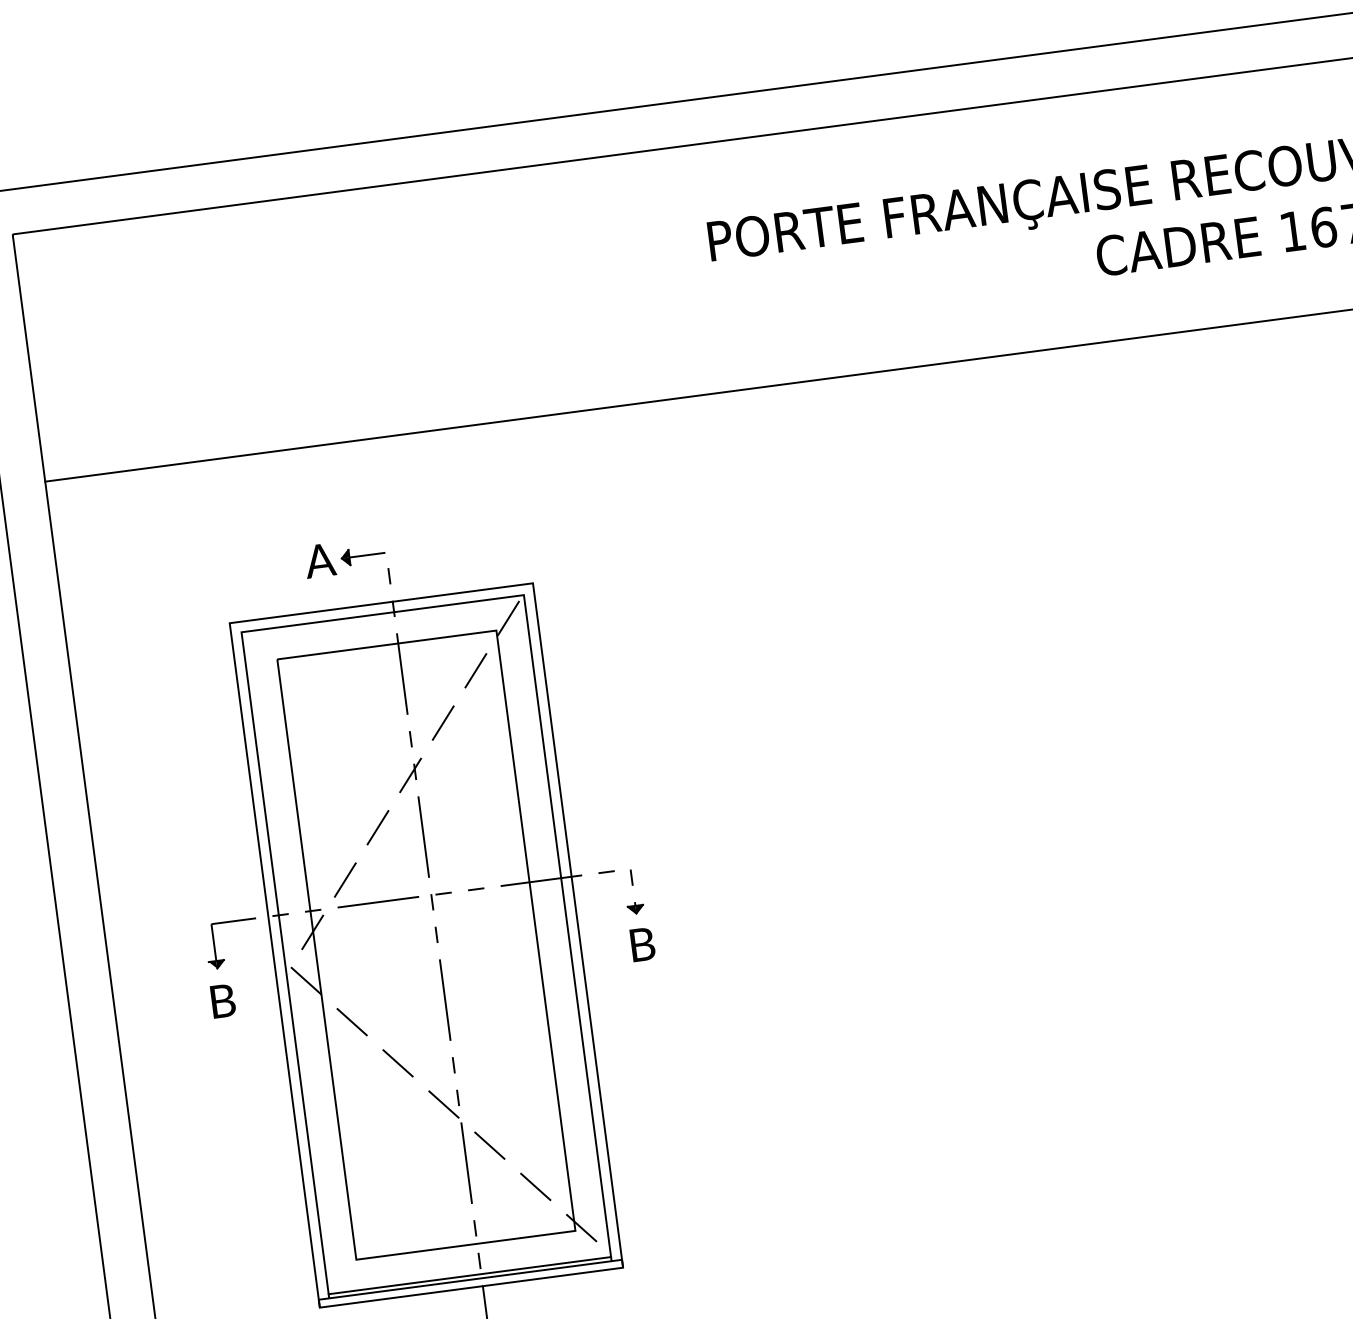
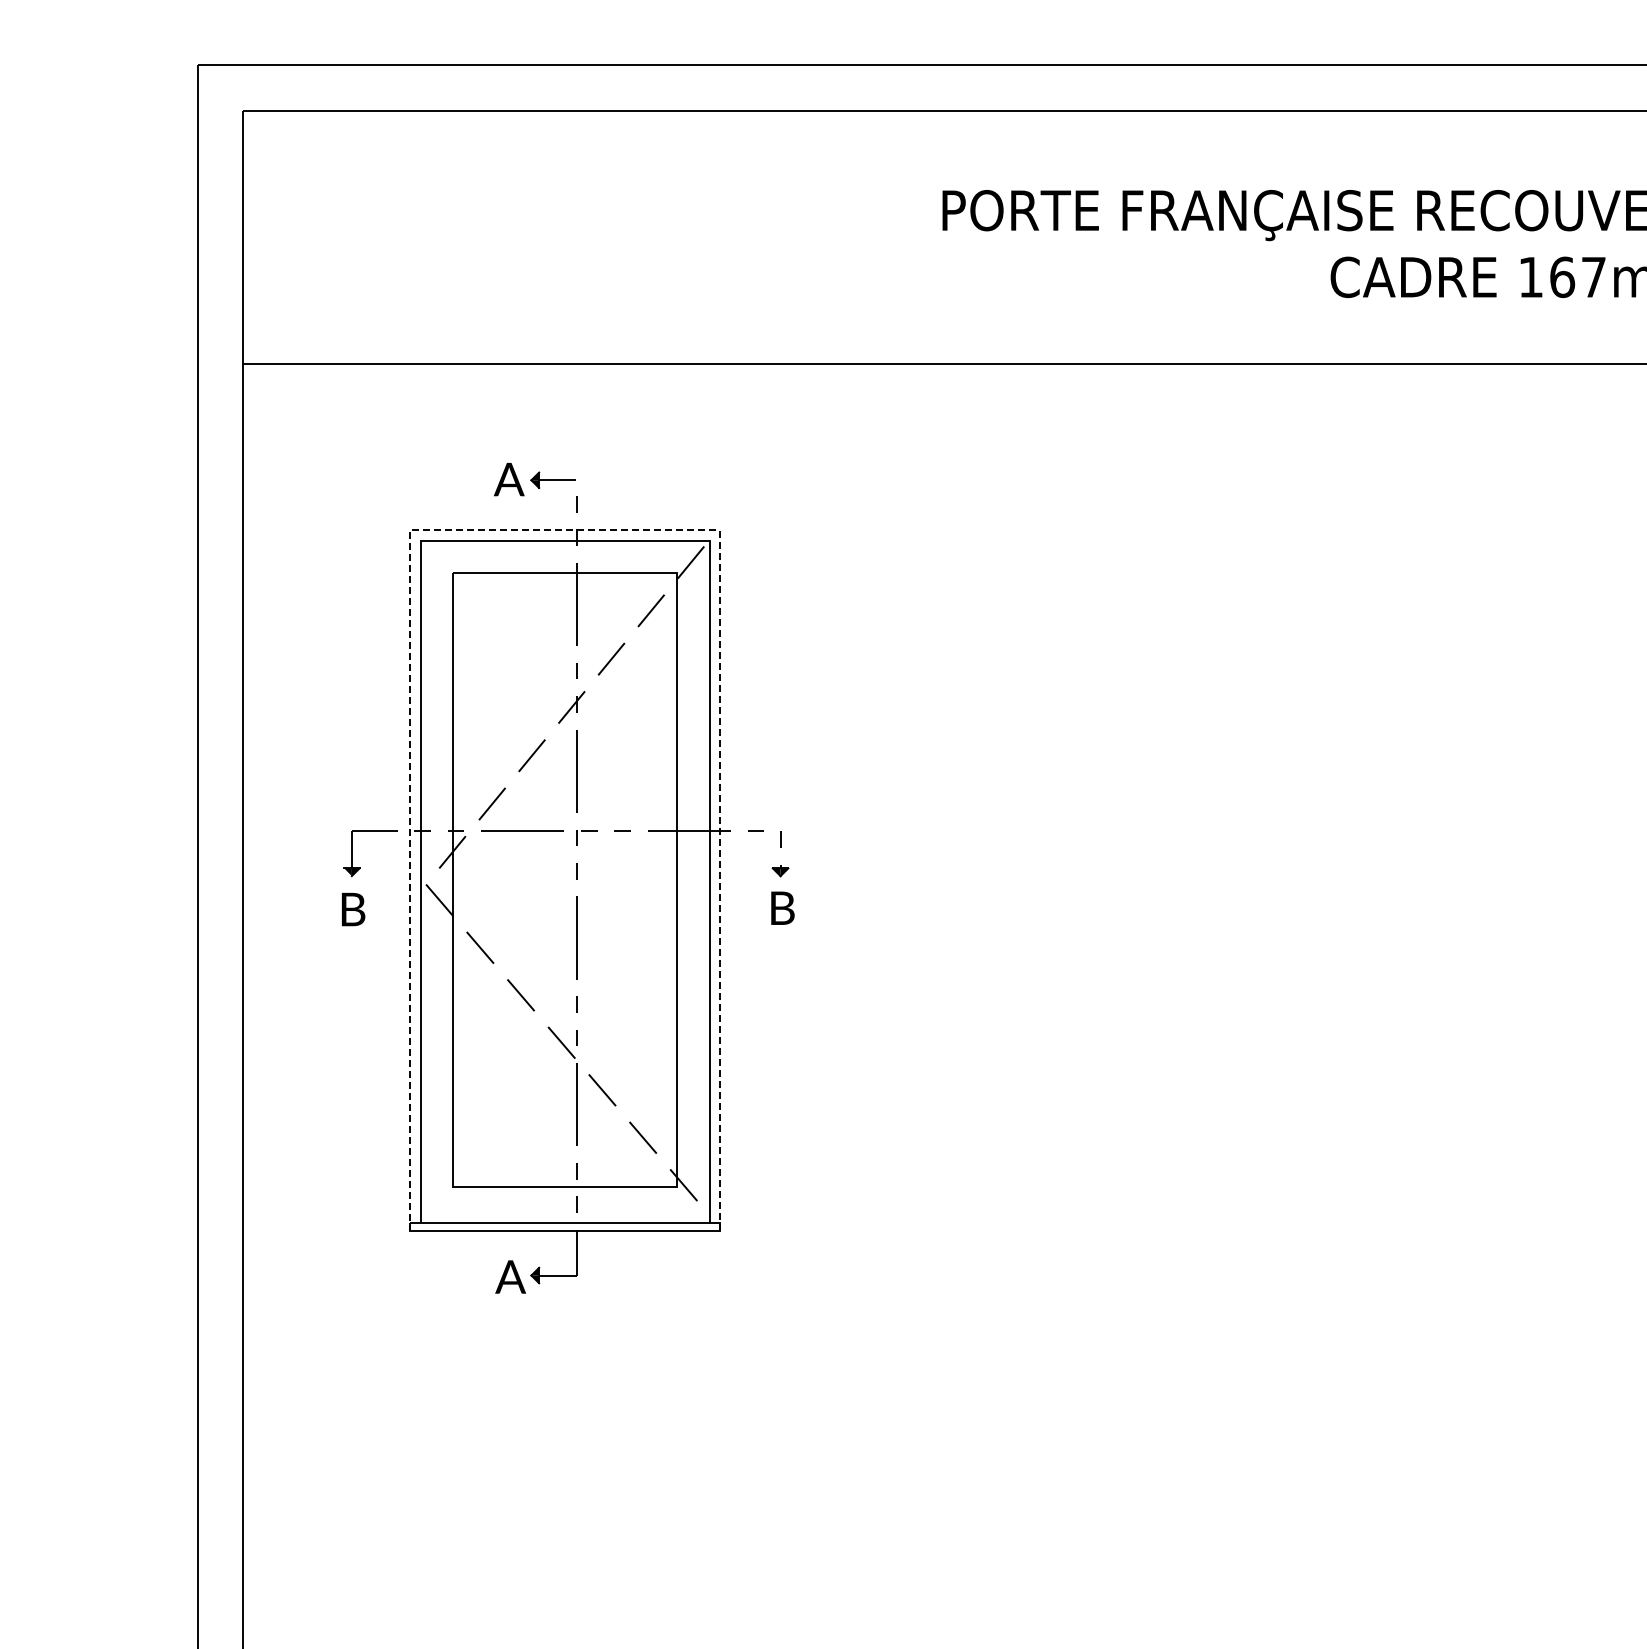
line: (380, 603) -> (564, 530), solid -> dashed
line: (469, 1275) -> (564, 1218), removed

